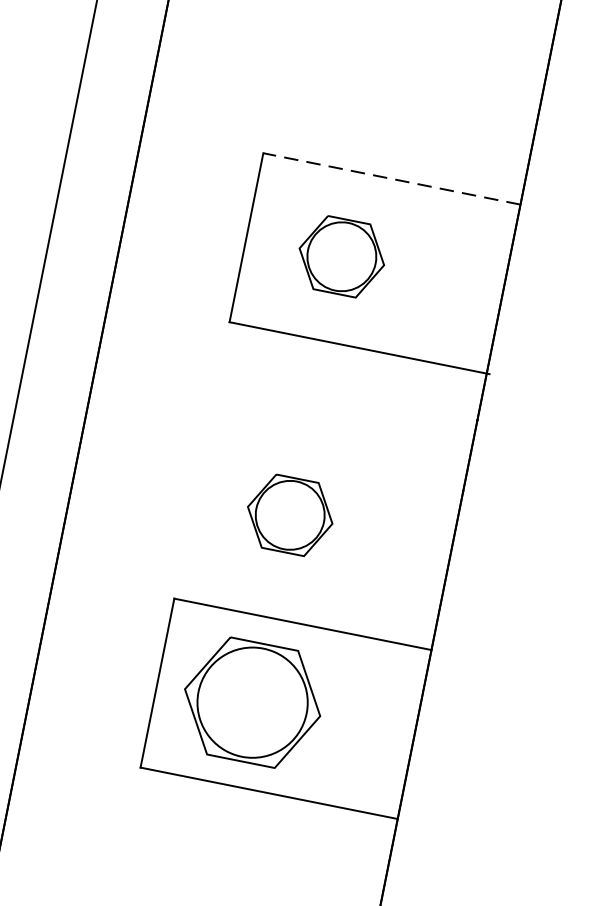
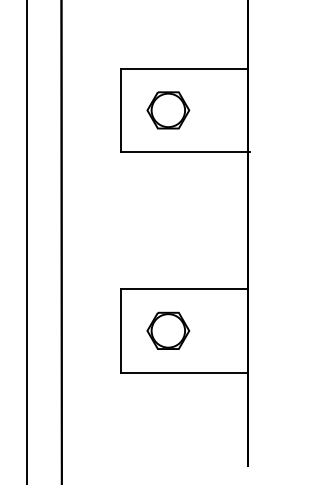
line: (391, 178) -> (184, 68), dashed -> solid
part: (290, 515) -> (168, 238), removed
part: (253, 701) -> (168, 330), size x0.62

